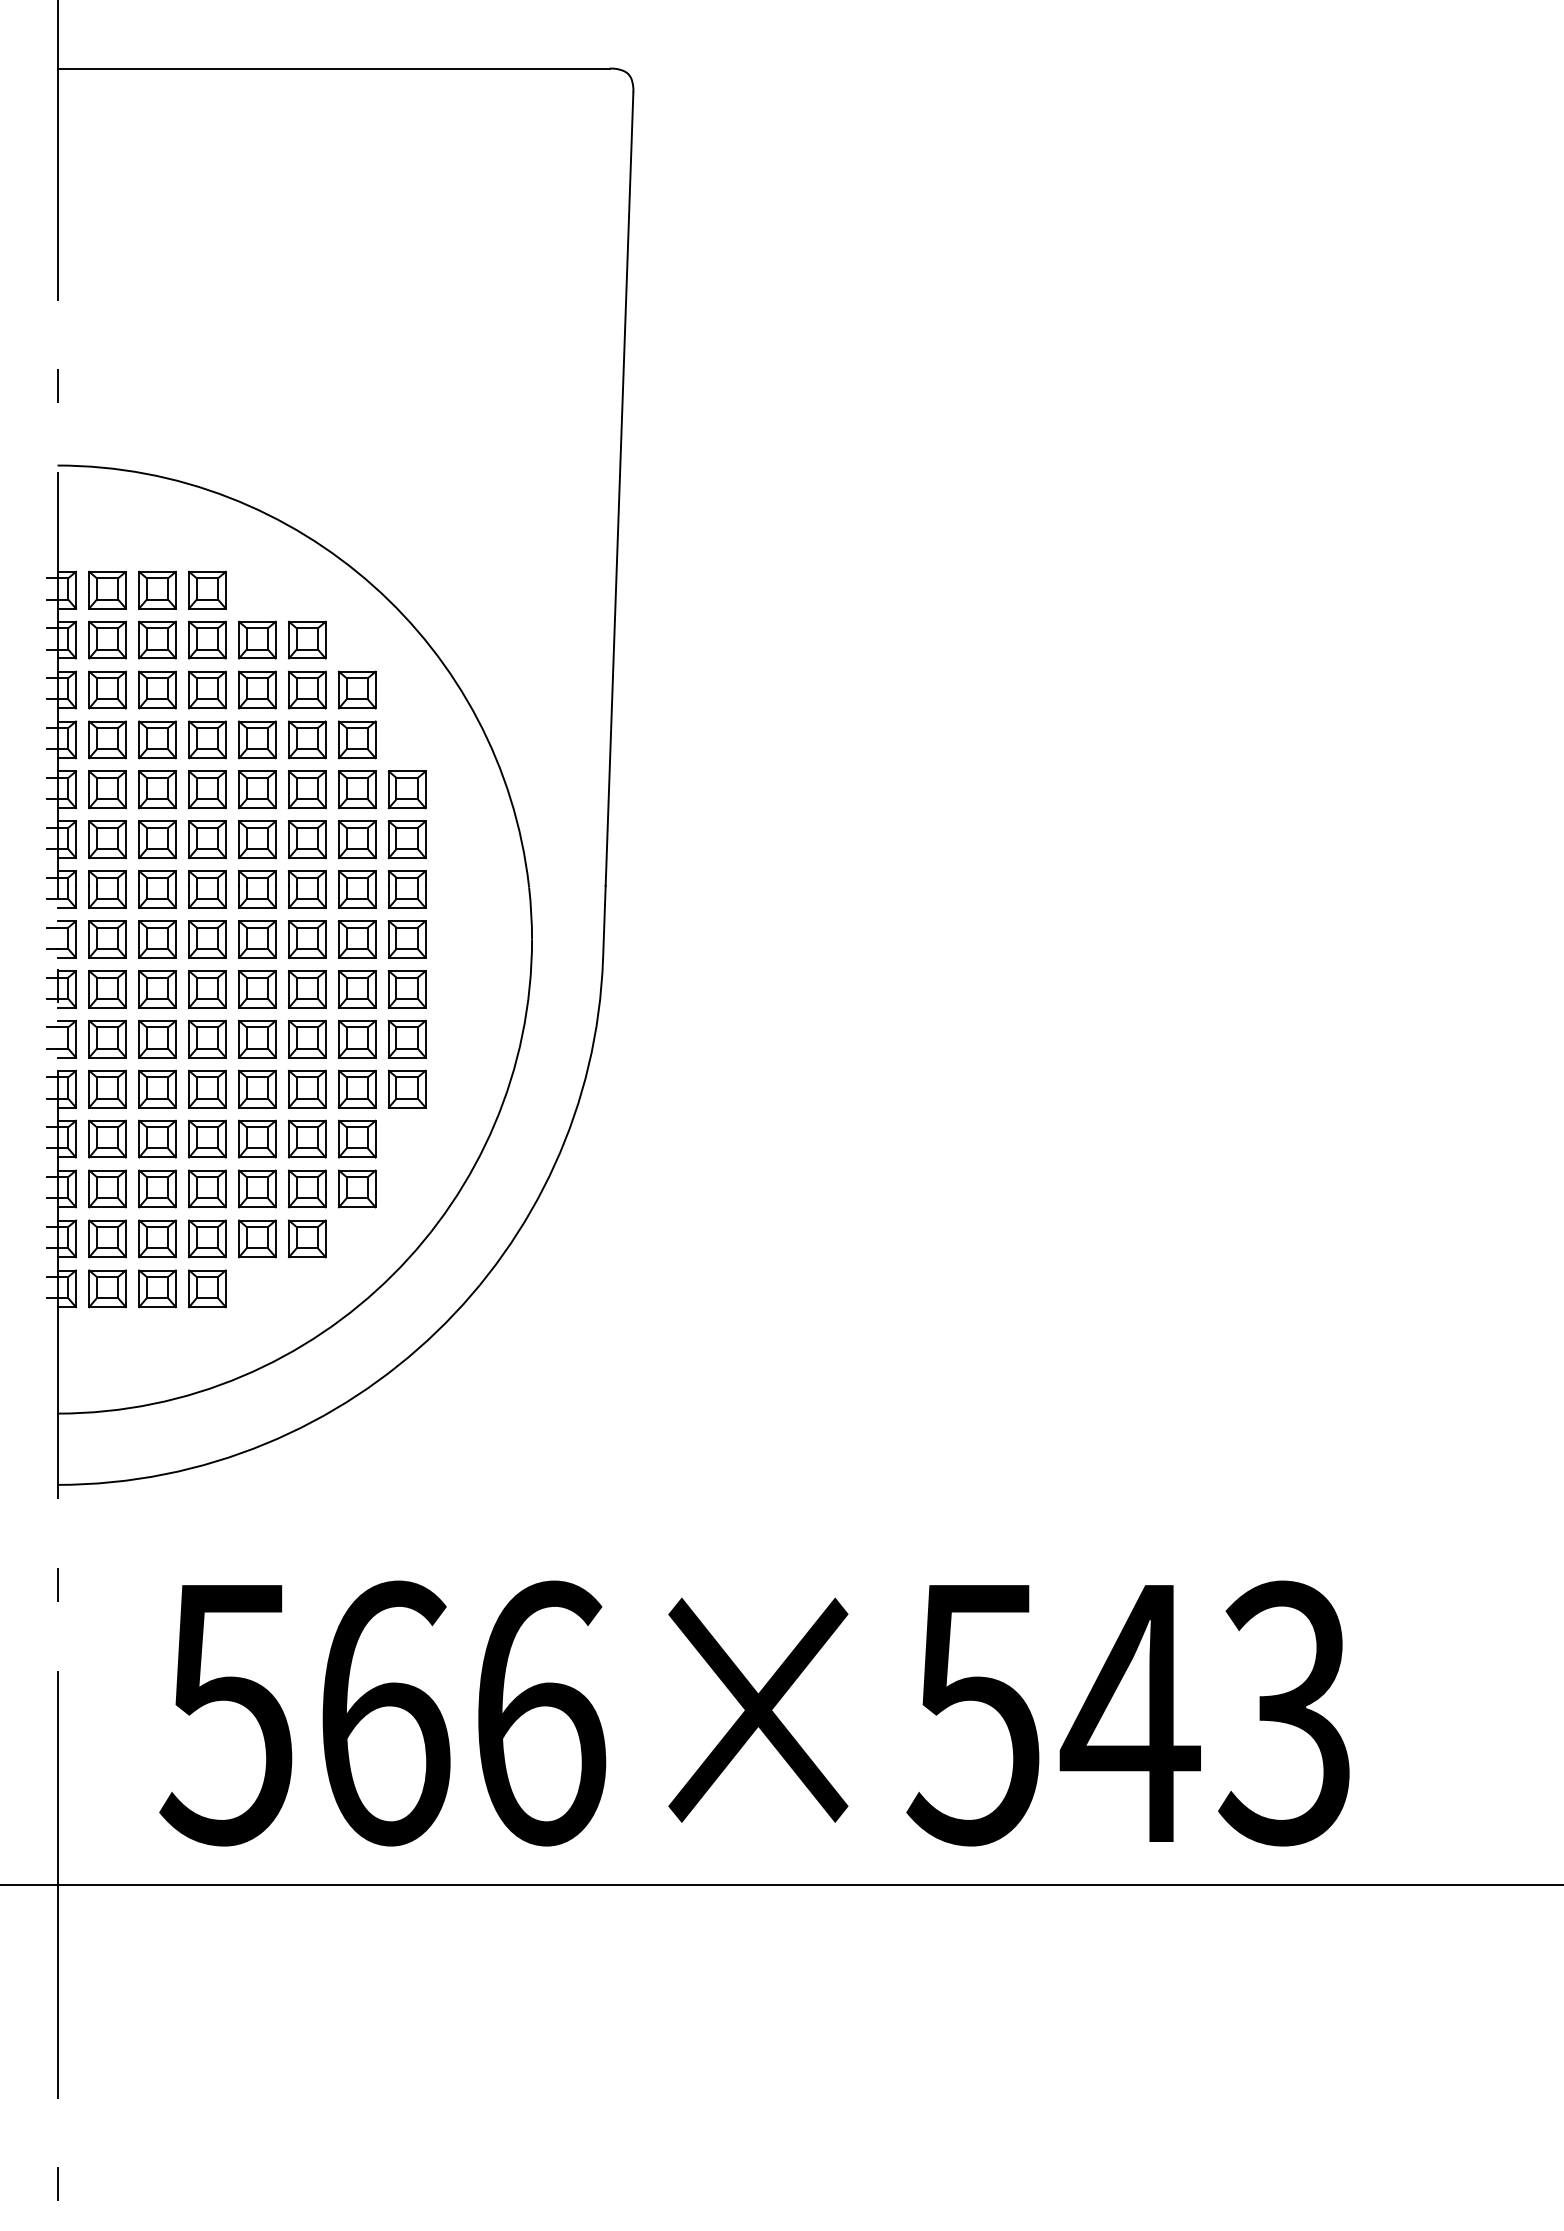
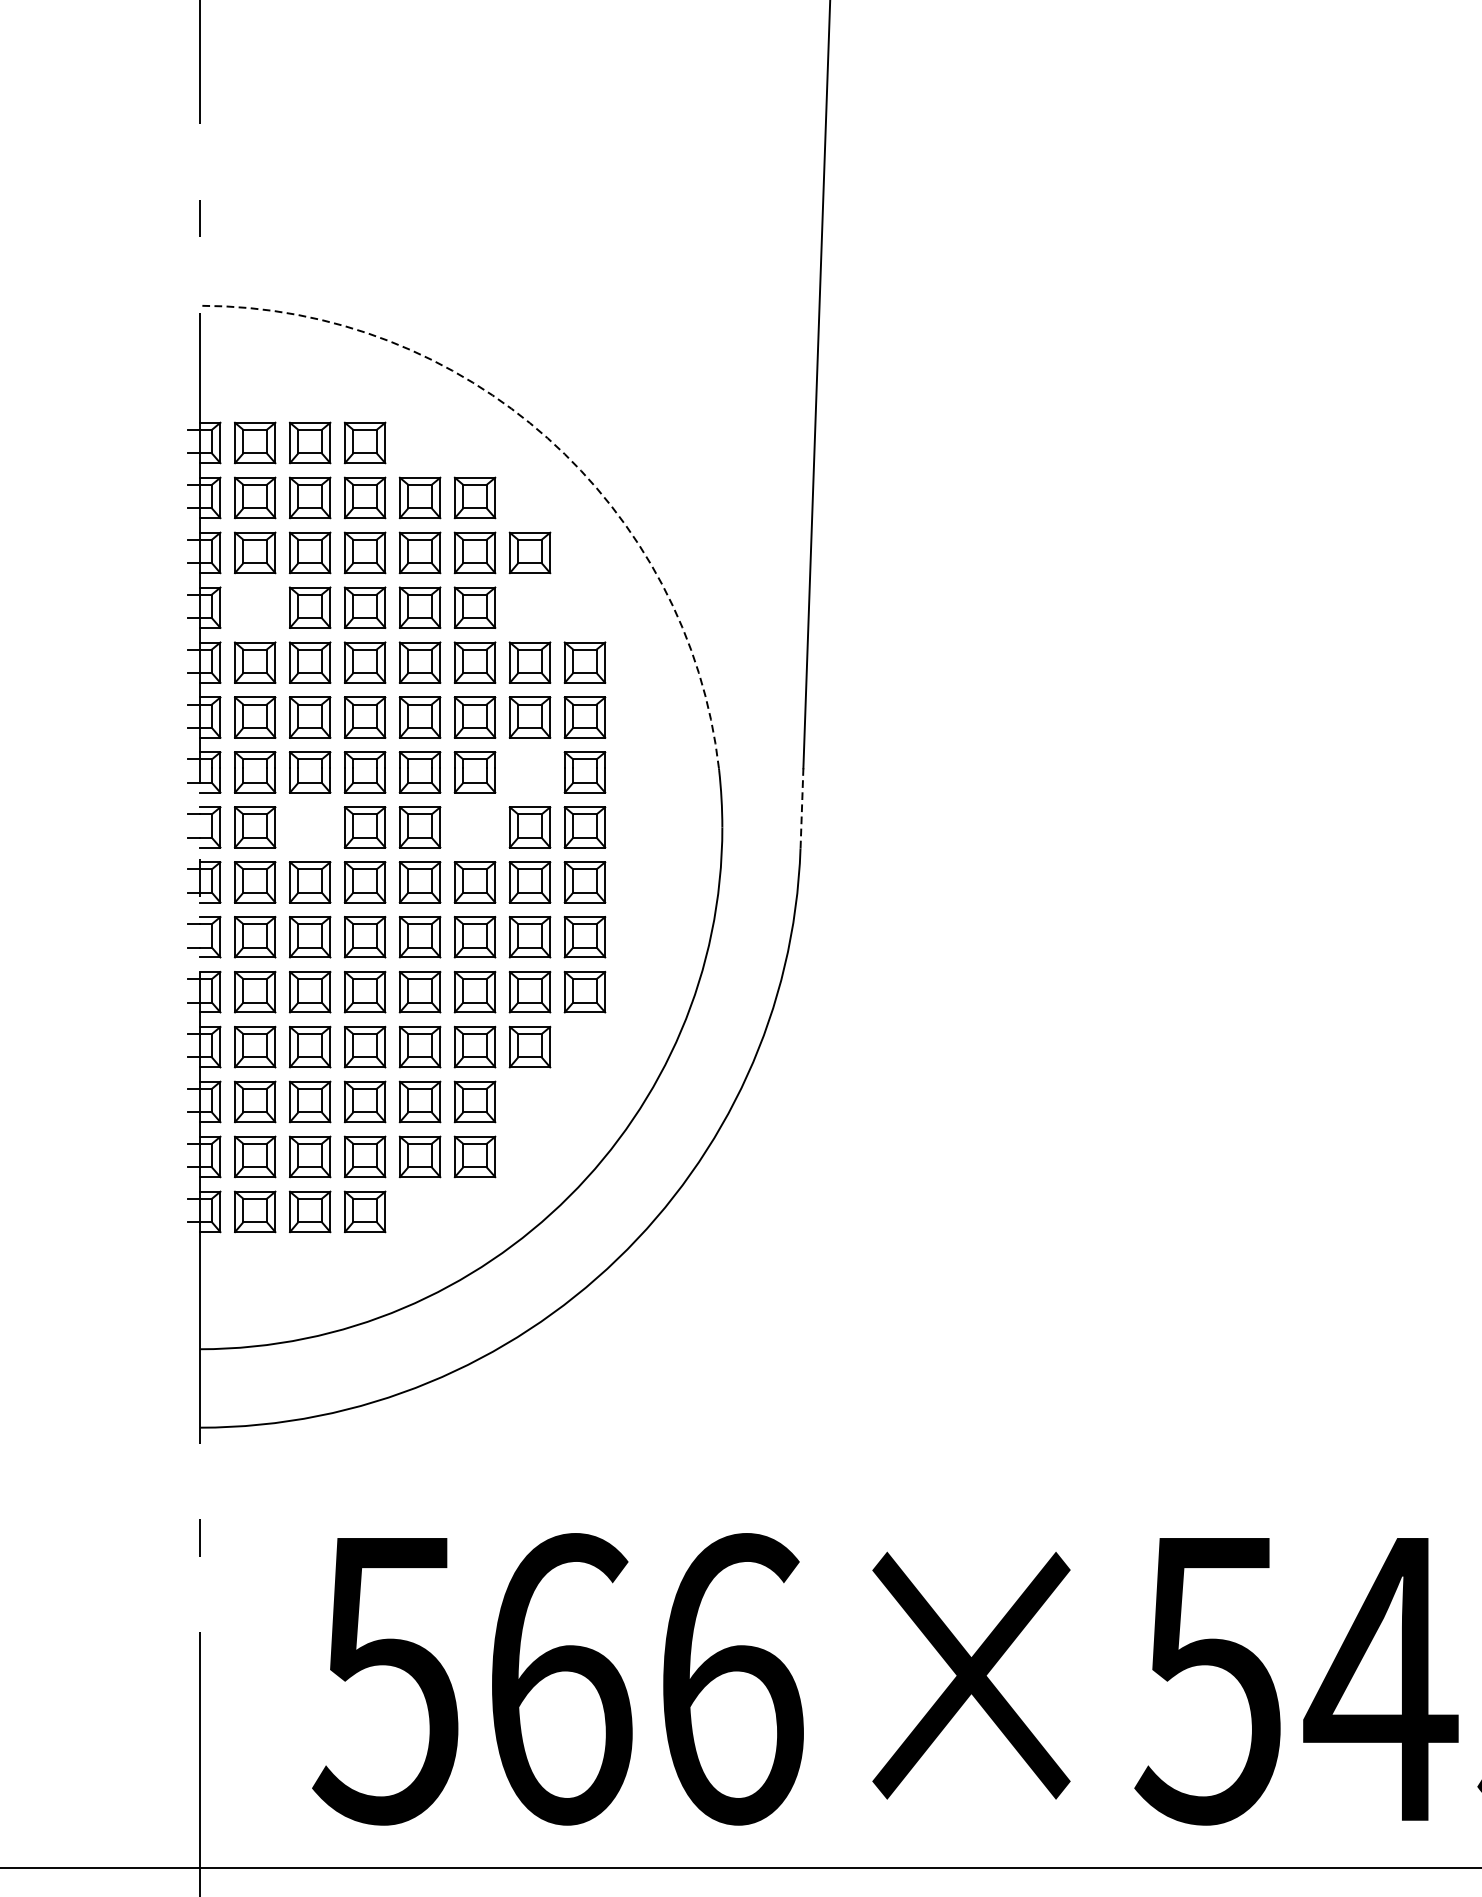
arc: (373, 585) -> (547, 437), solid -> dashed
part: (107, 739) -> (255, 607), removed
part: (356, 739) -> (529, 607), removed
part: (356, 889) -> (529, 772), removed
line: (604, 921) -> (802, 807), solid -> dashed
part: (157, 939) -> (310, 827), removed
part: (307, 939) -> (475, 827), removed
part: (356, 1188) -> (529, 1101), removed

